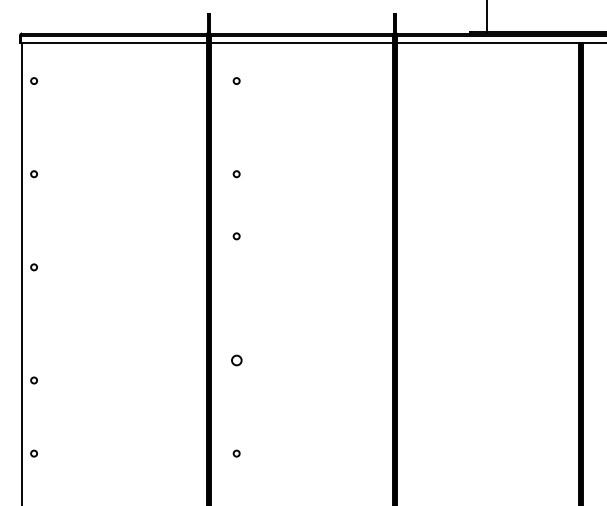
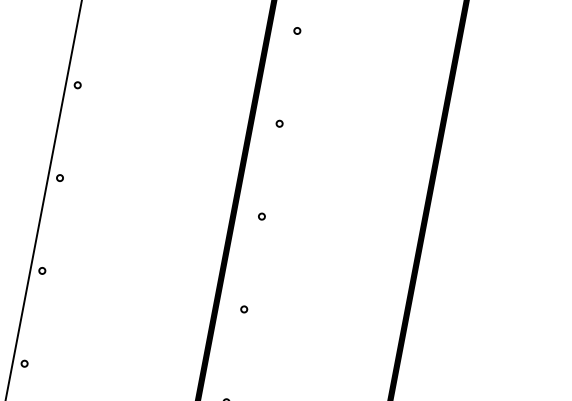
circle: (236, 236) -> (279, 123), moved
circle: (236, 360) -> (261, 216), size x0.62
circle: (33, 380) -> (59, 177), moved

